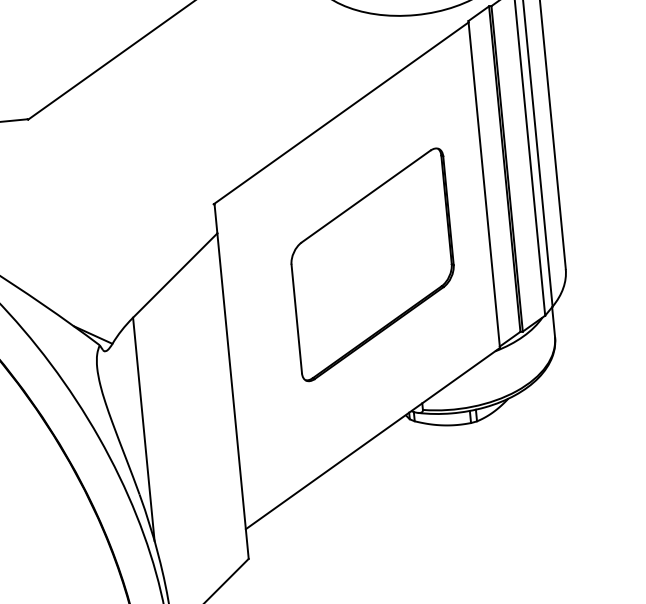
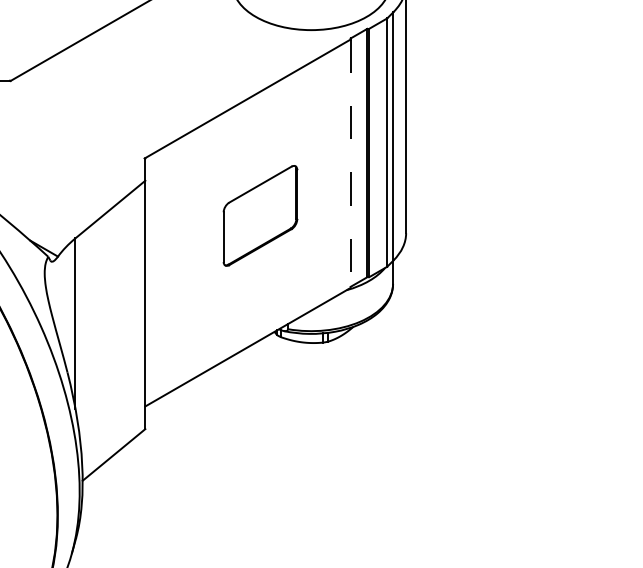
line: (484, 186) -> (350, 164), solid -> dashed
part: (372, 264) -> (260, 215), size x0.6

